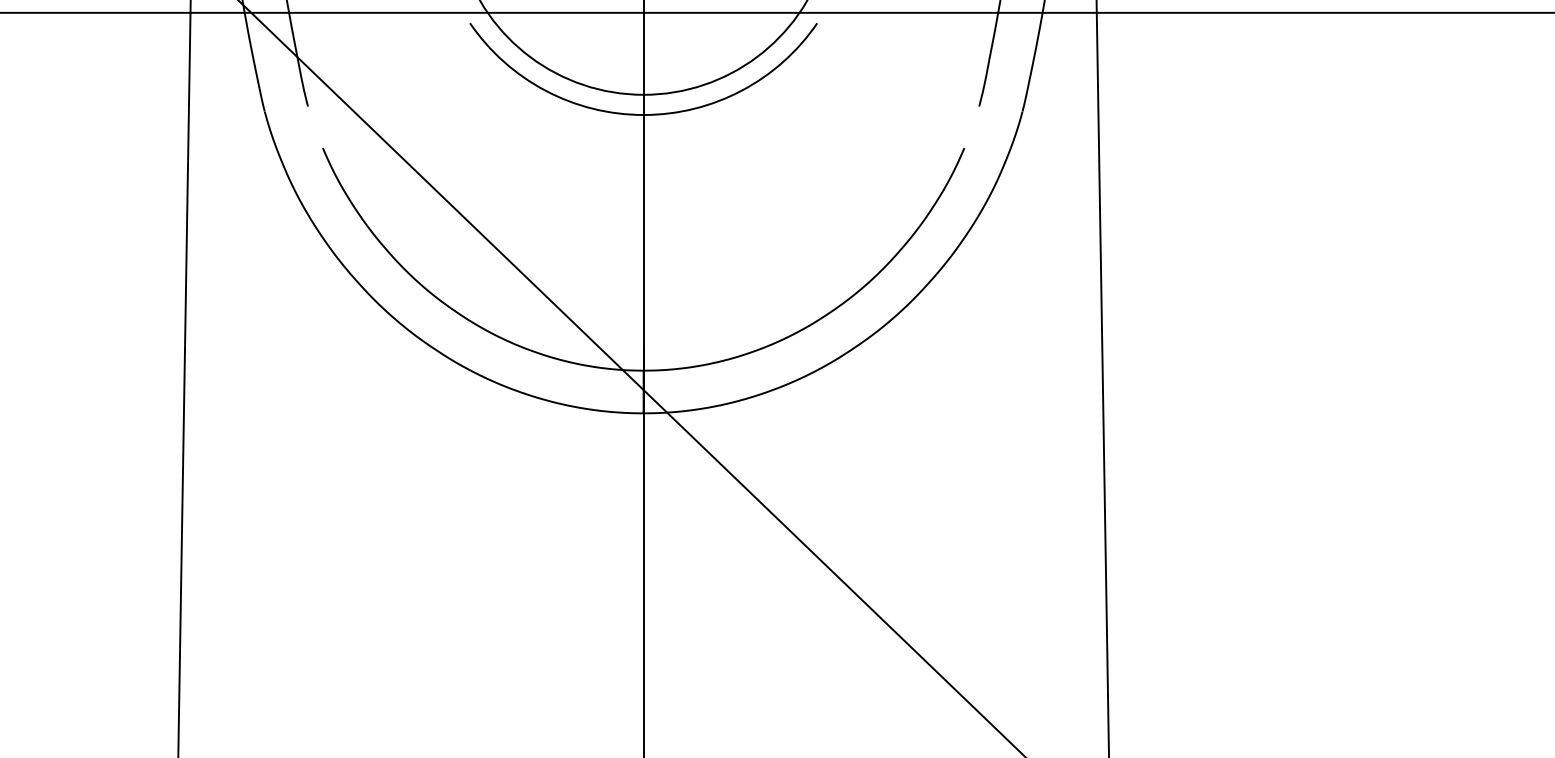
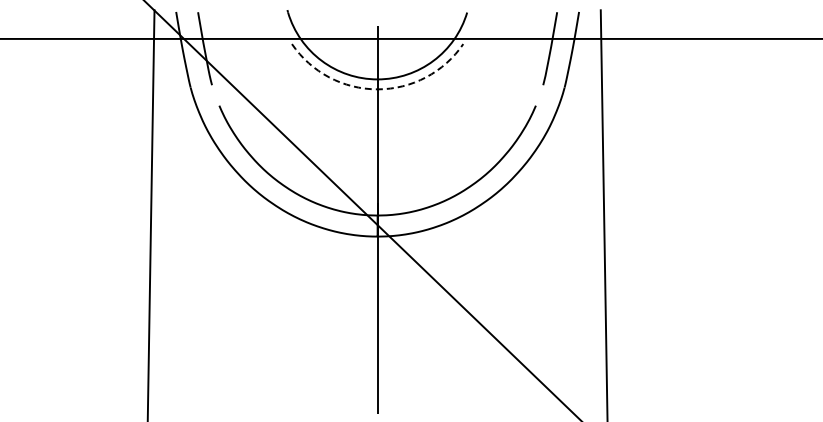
arc: (643, 115) -> (377, 89), solid -> dashed

